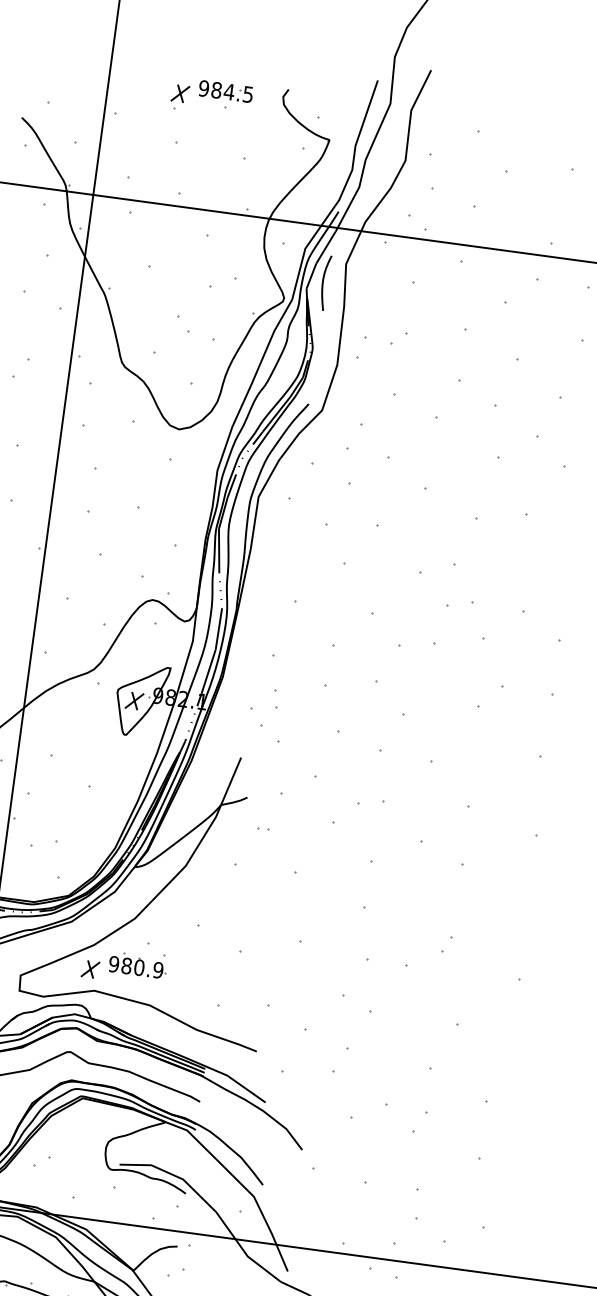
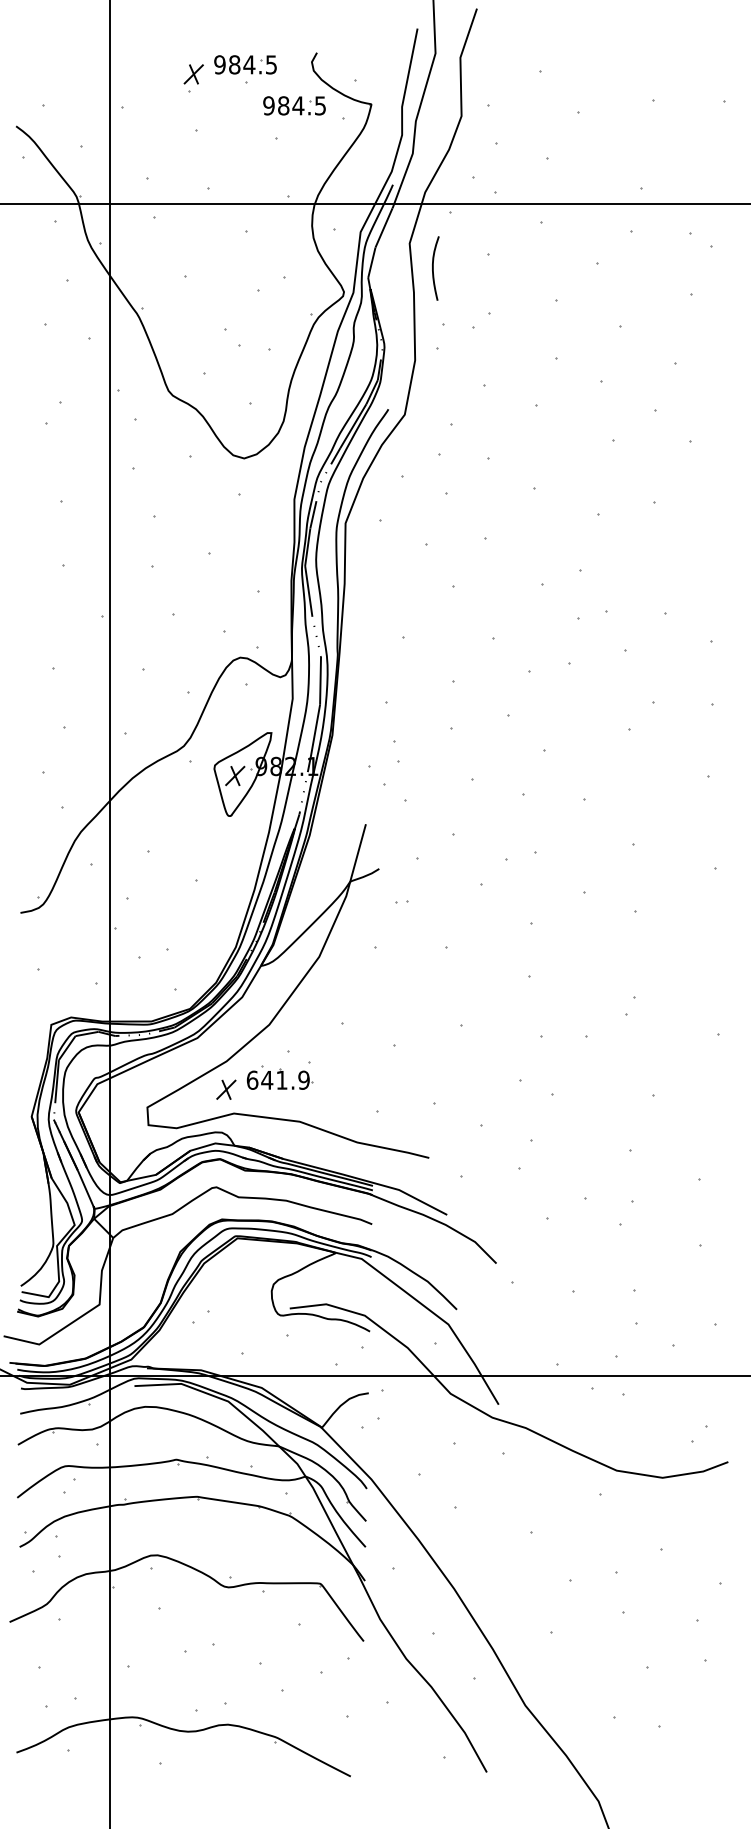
part: (263, 132) -> (294, 105), added
curve: (323, 282) -> (433, 268), moved
text: (126, 965) -> (266, 1079), 980.9 -> 641.9

